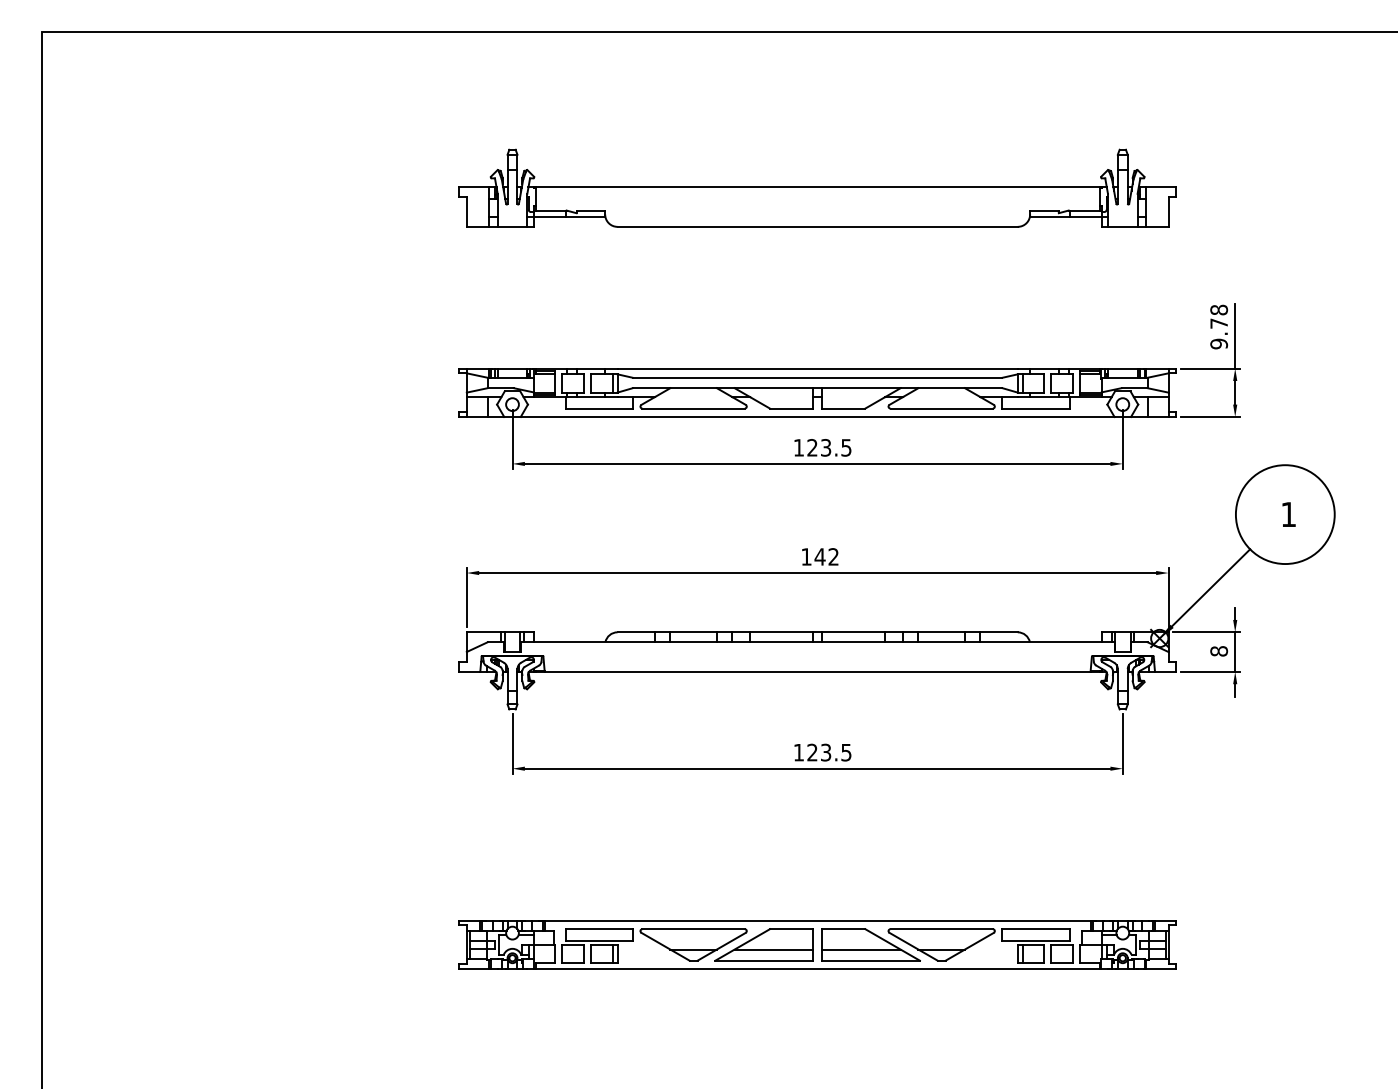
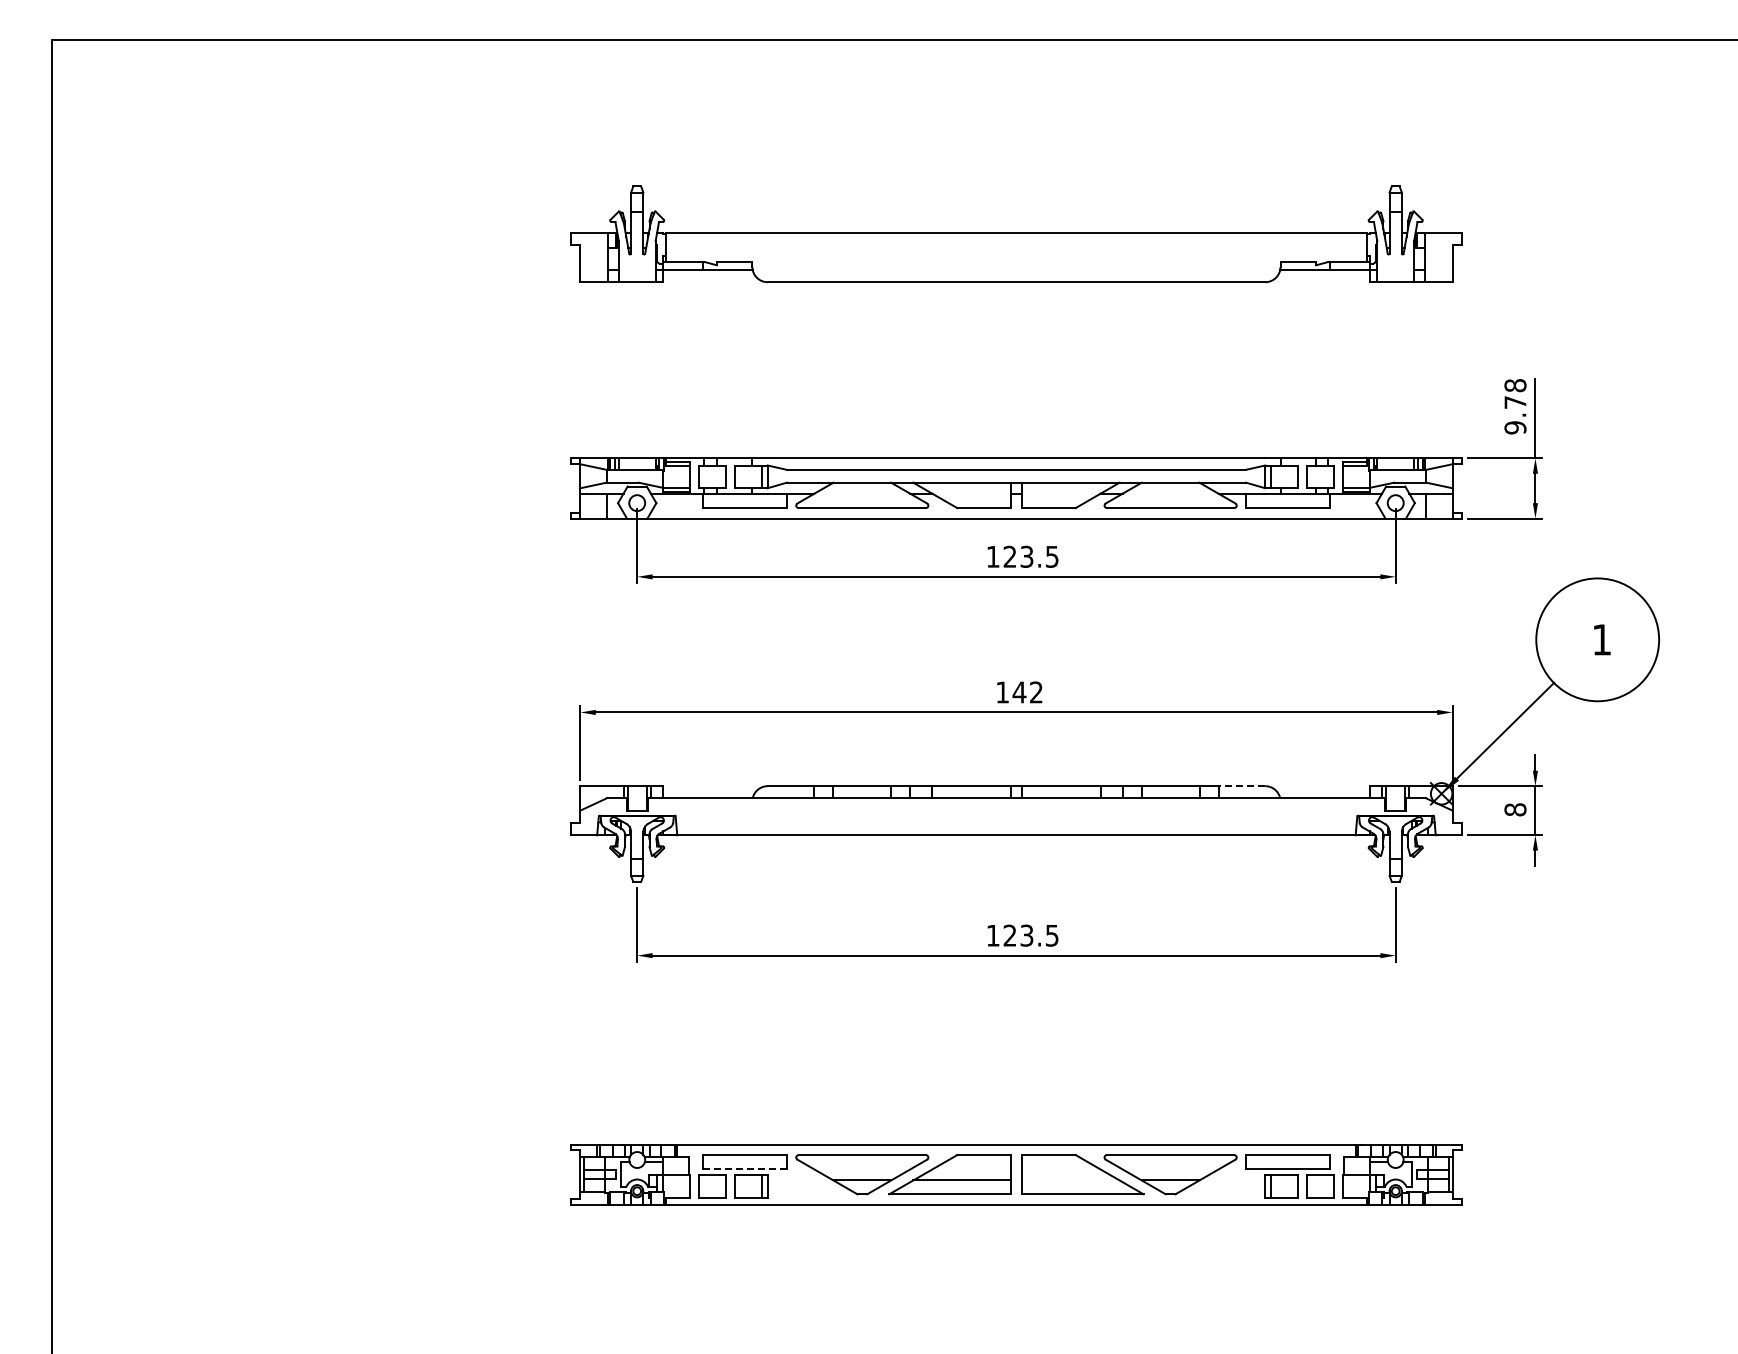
line: (998, 632) -> (1241, 786), solid -> dashed
line: (599, 940) -> (745, 1169), solid -> dashed
line: (861, 949) -> (1070, 1180), removed

